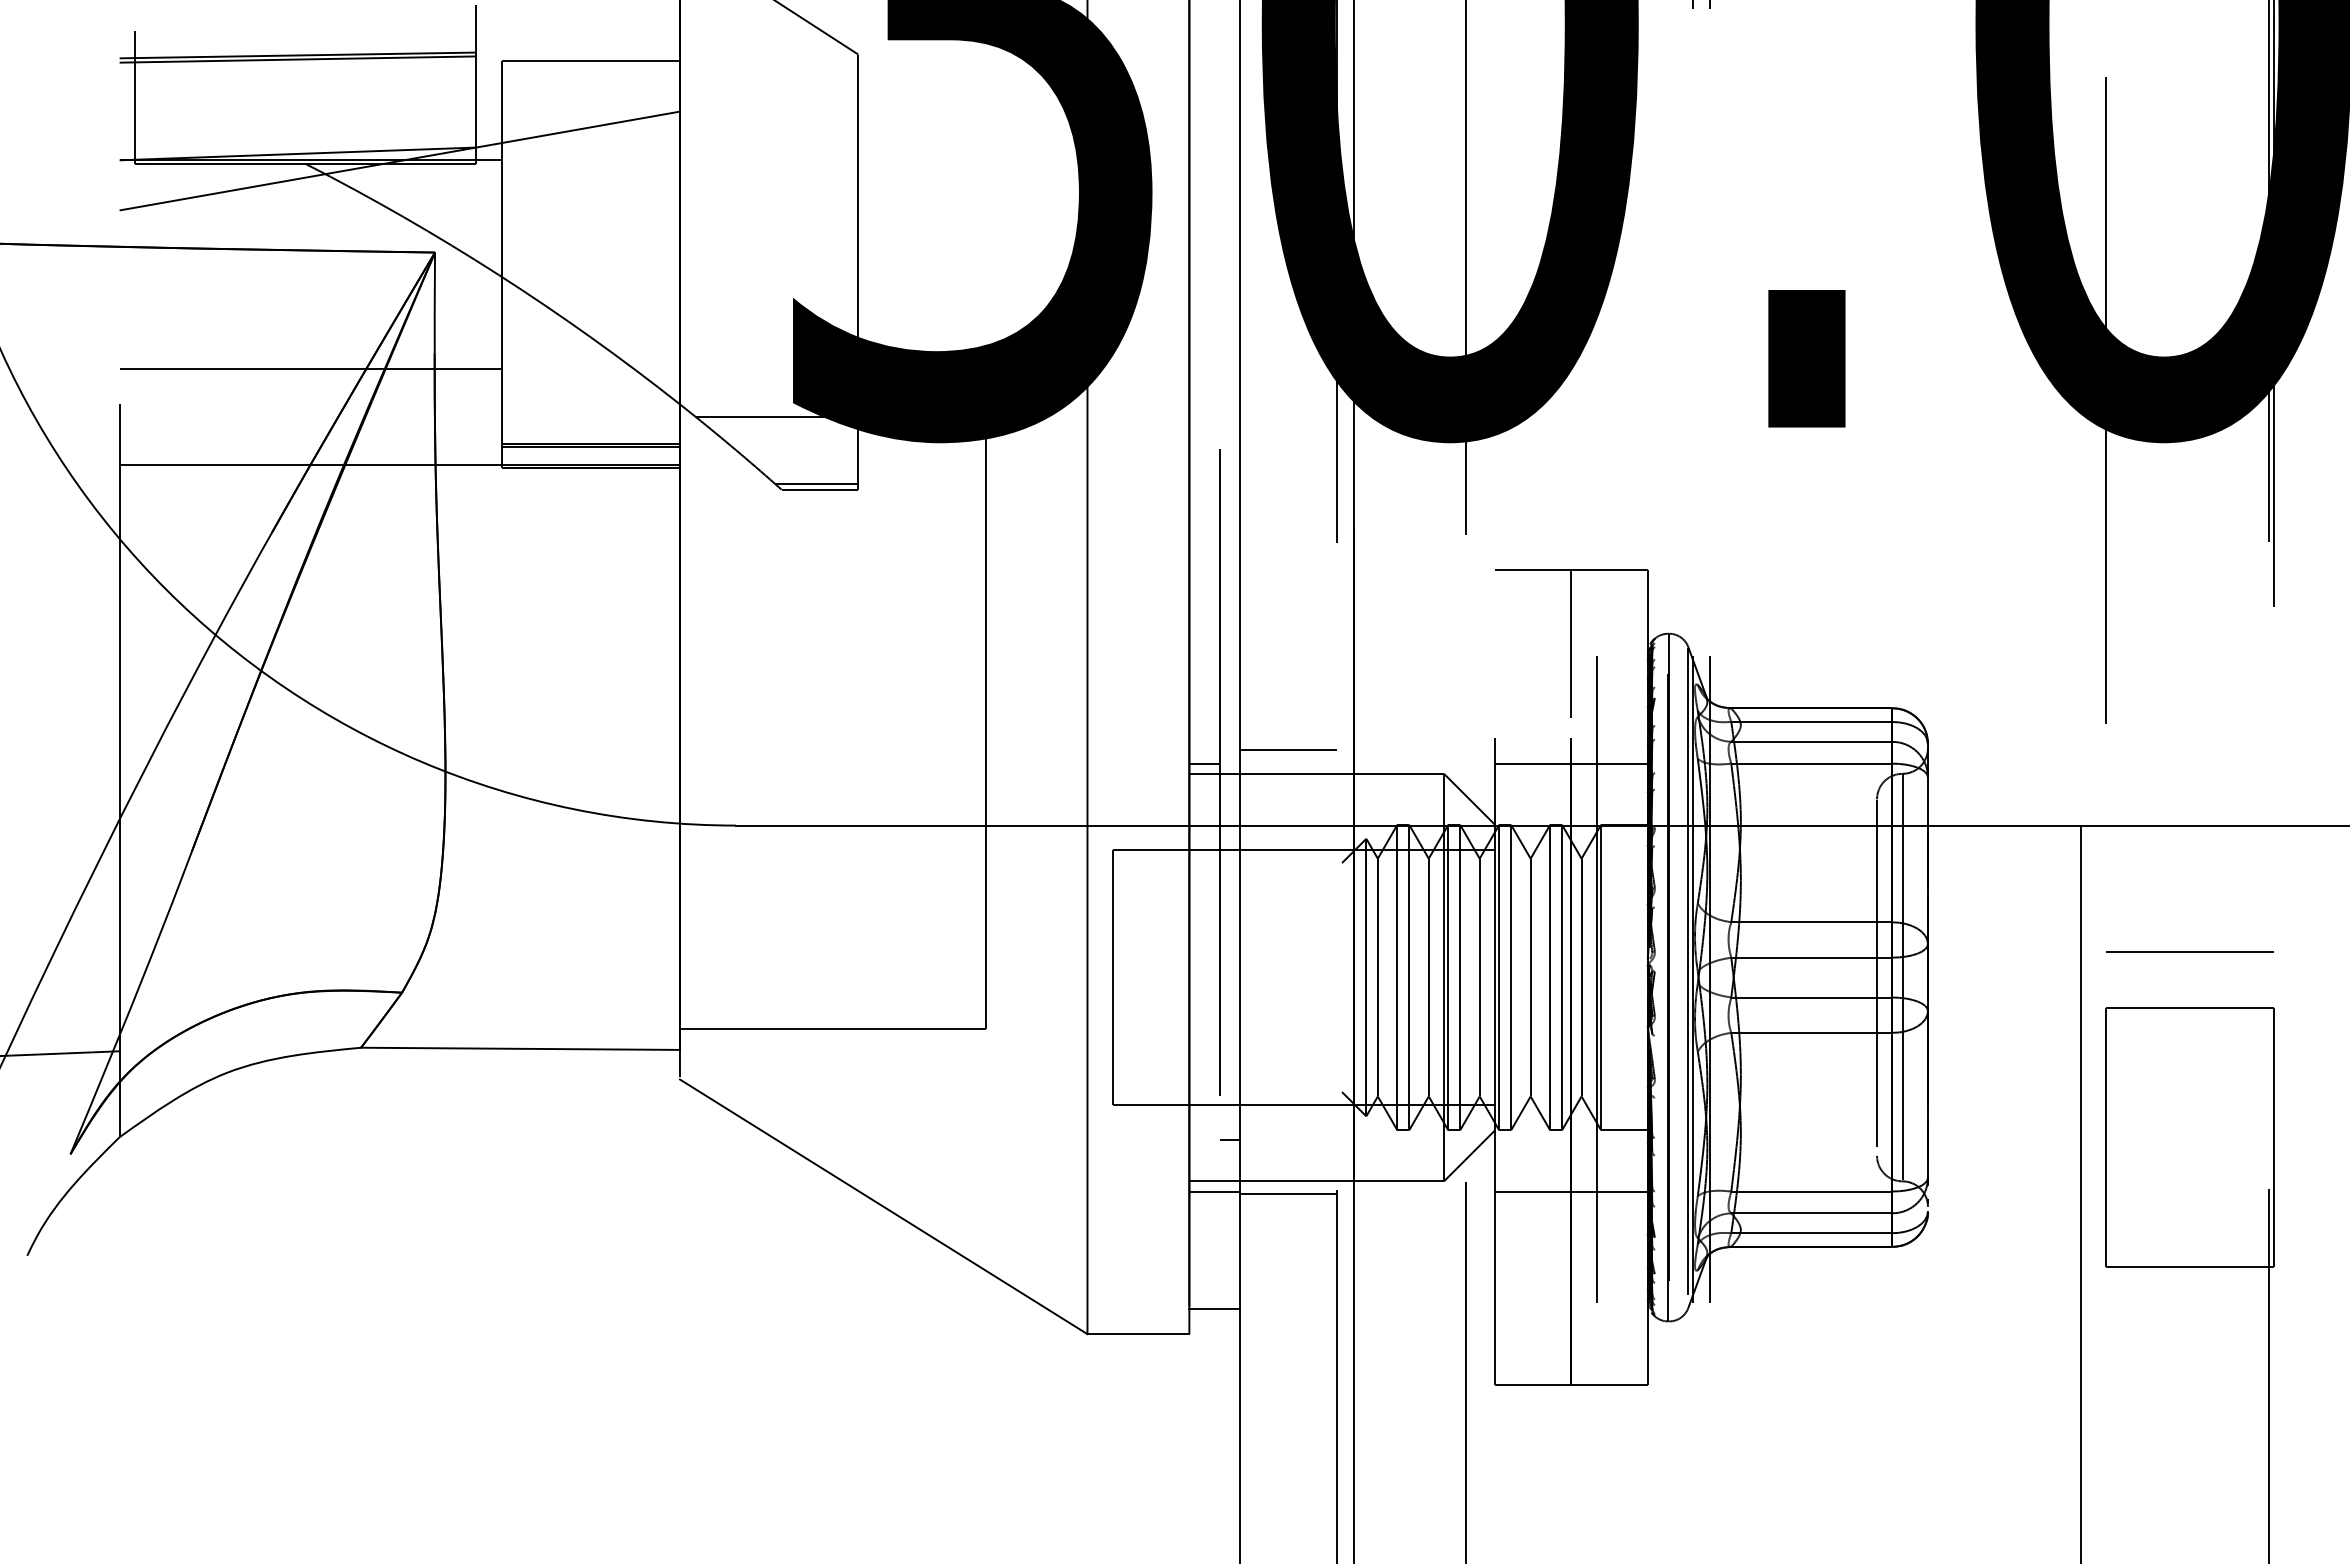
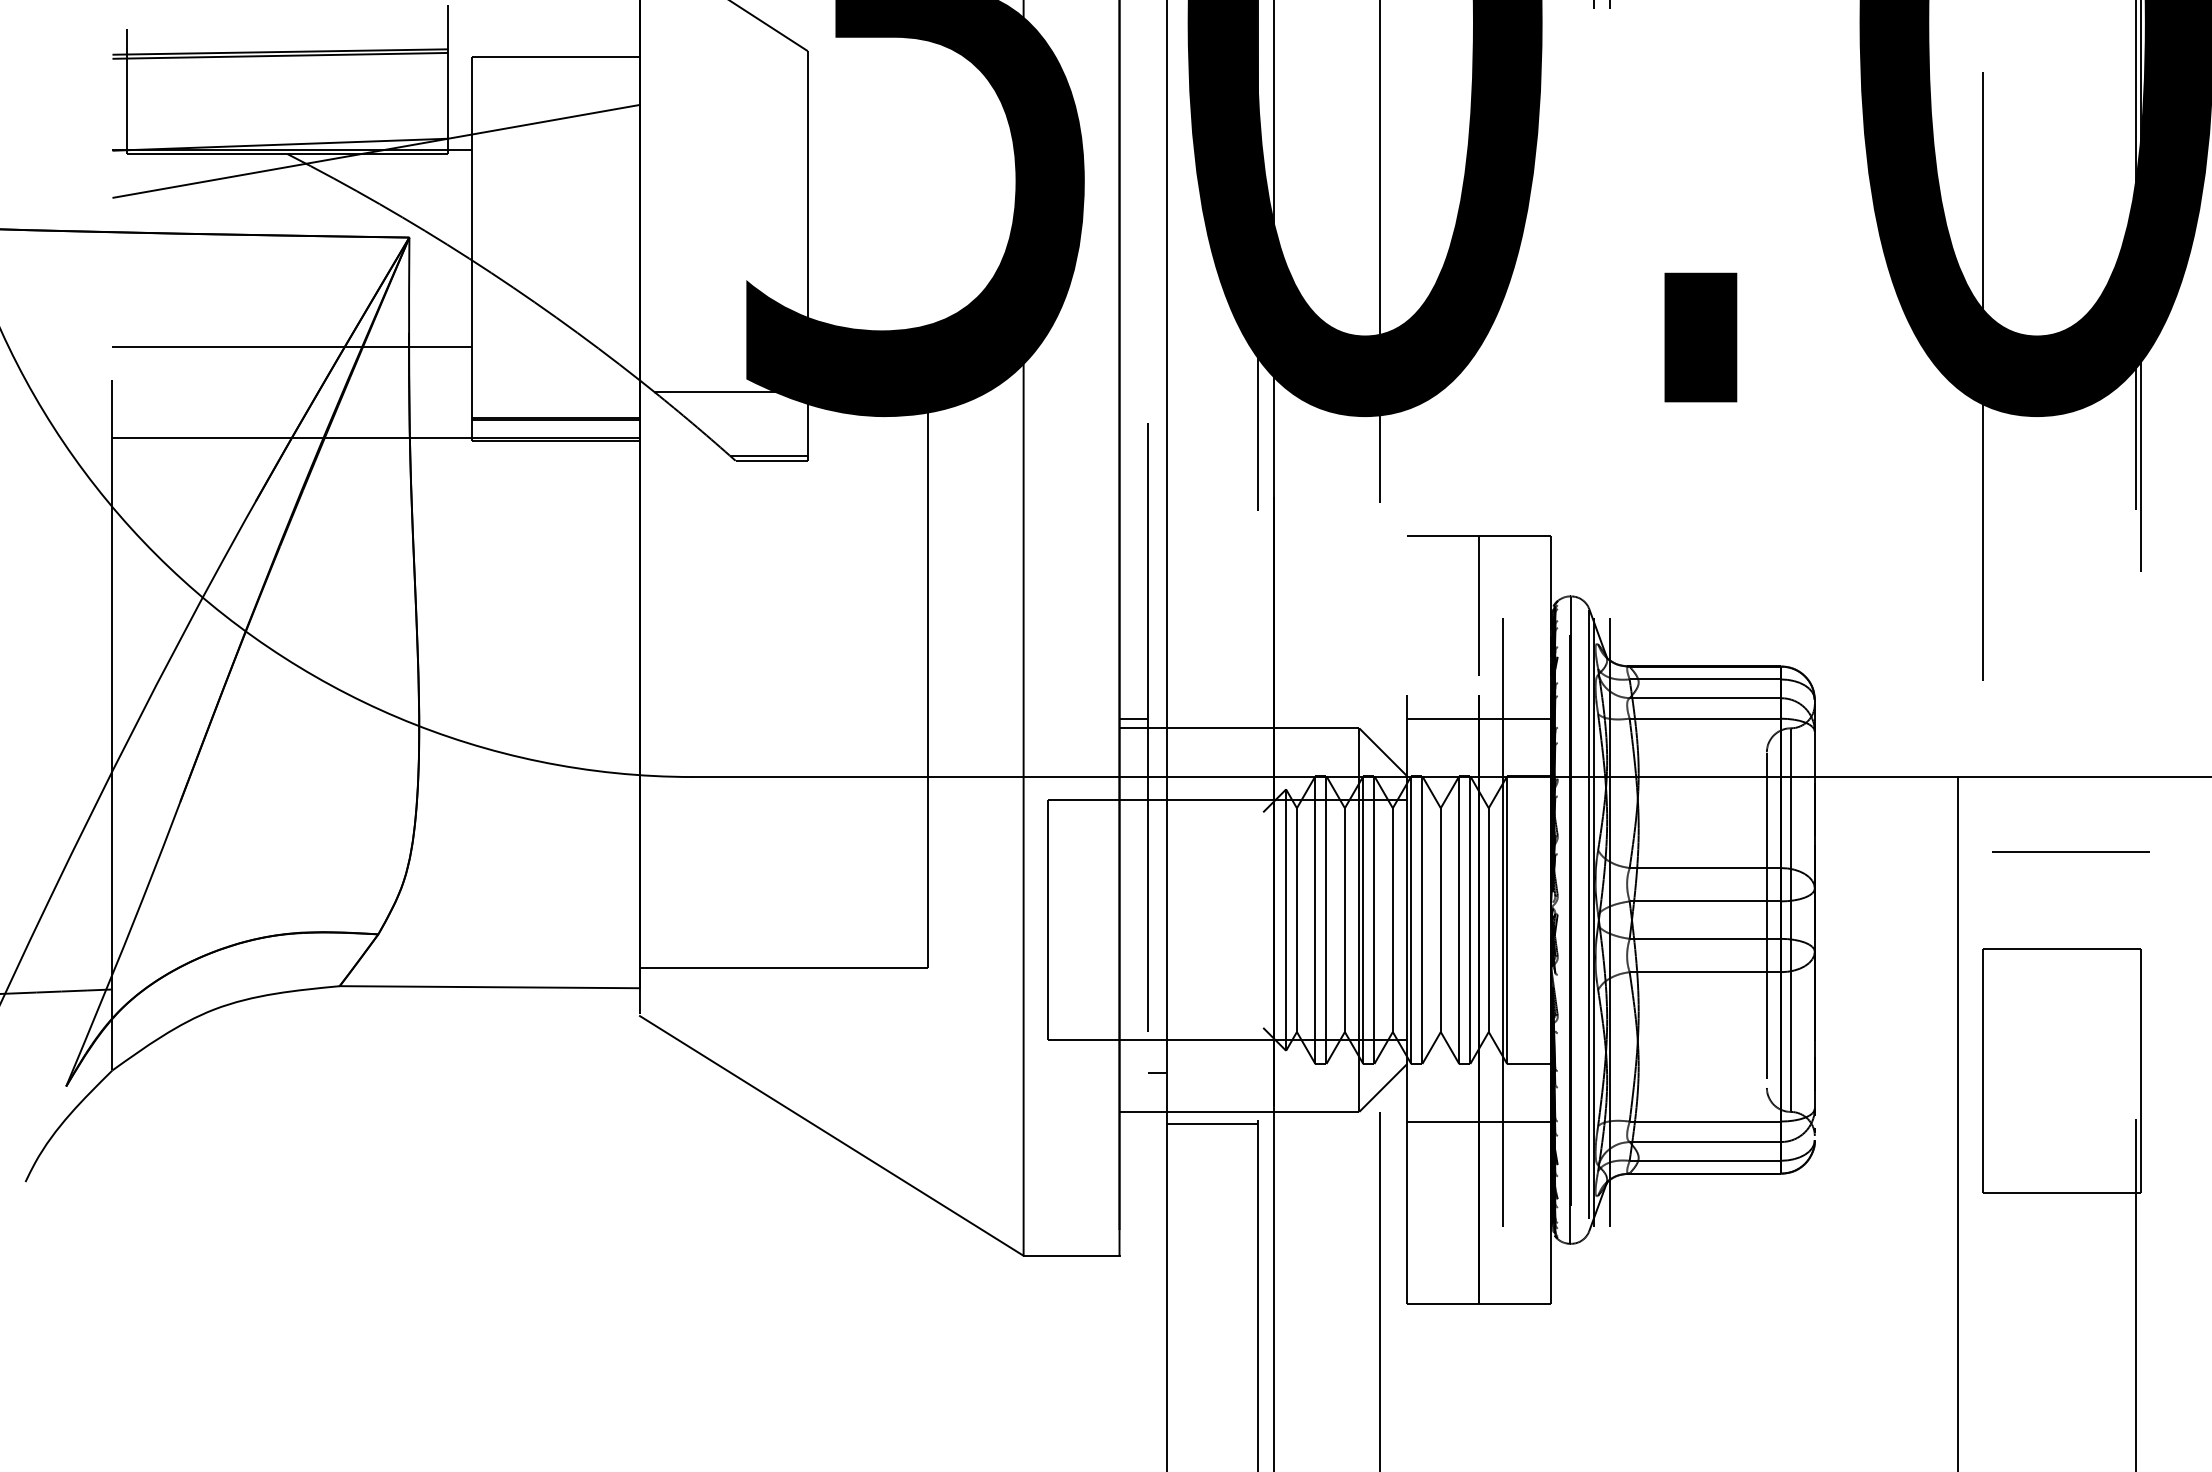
line: (1288, 750) -> (1212, 706), removed
line: (2189, 951) -> (2070, 851), moved
line: (1214, 1191) -> (1143, 1121), removed
line: (1214, 1308) -> (1143, 1231), removed

